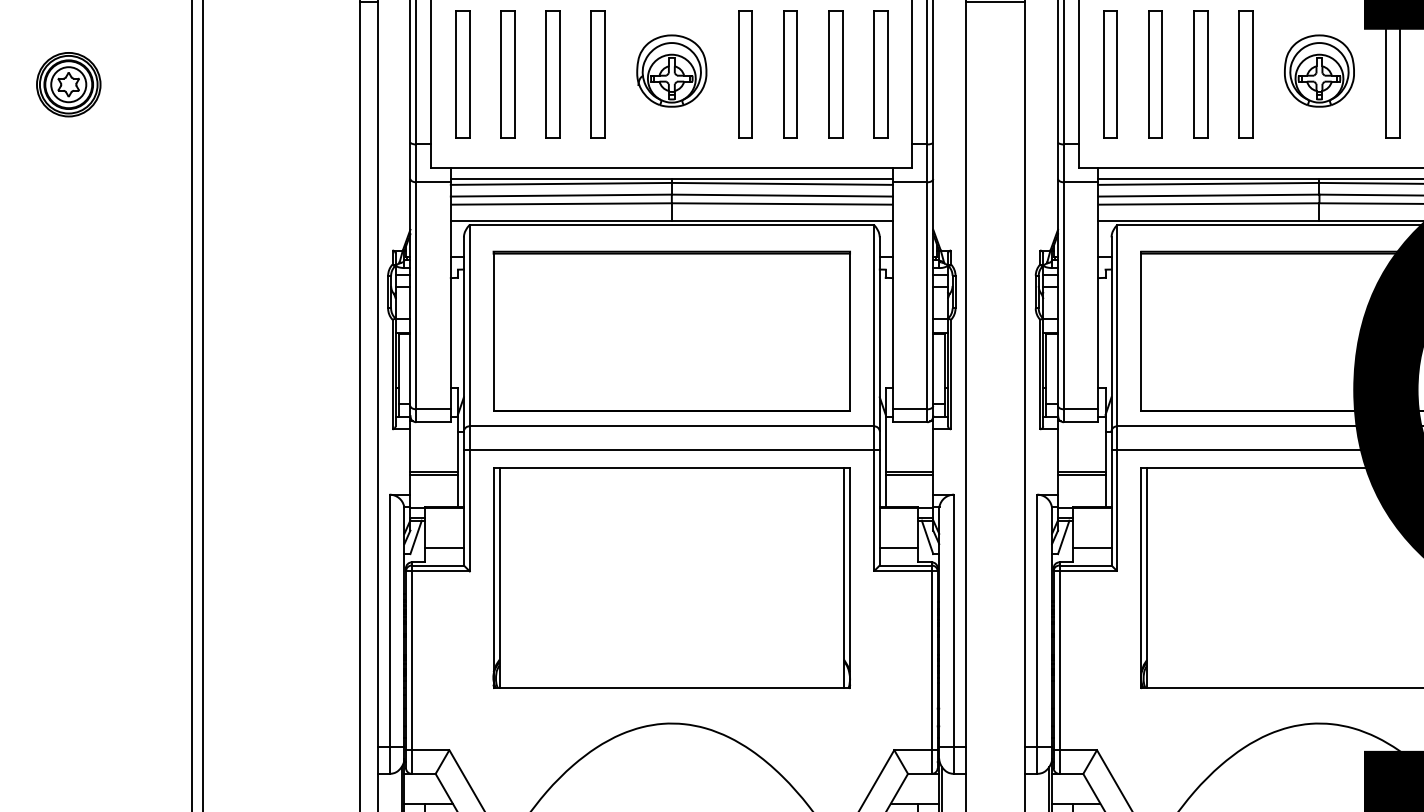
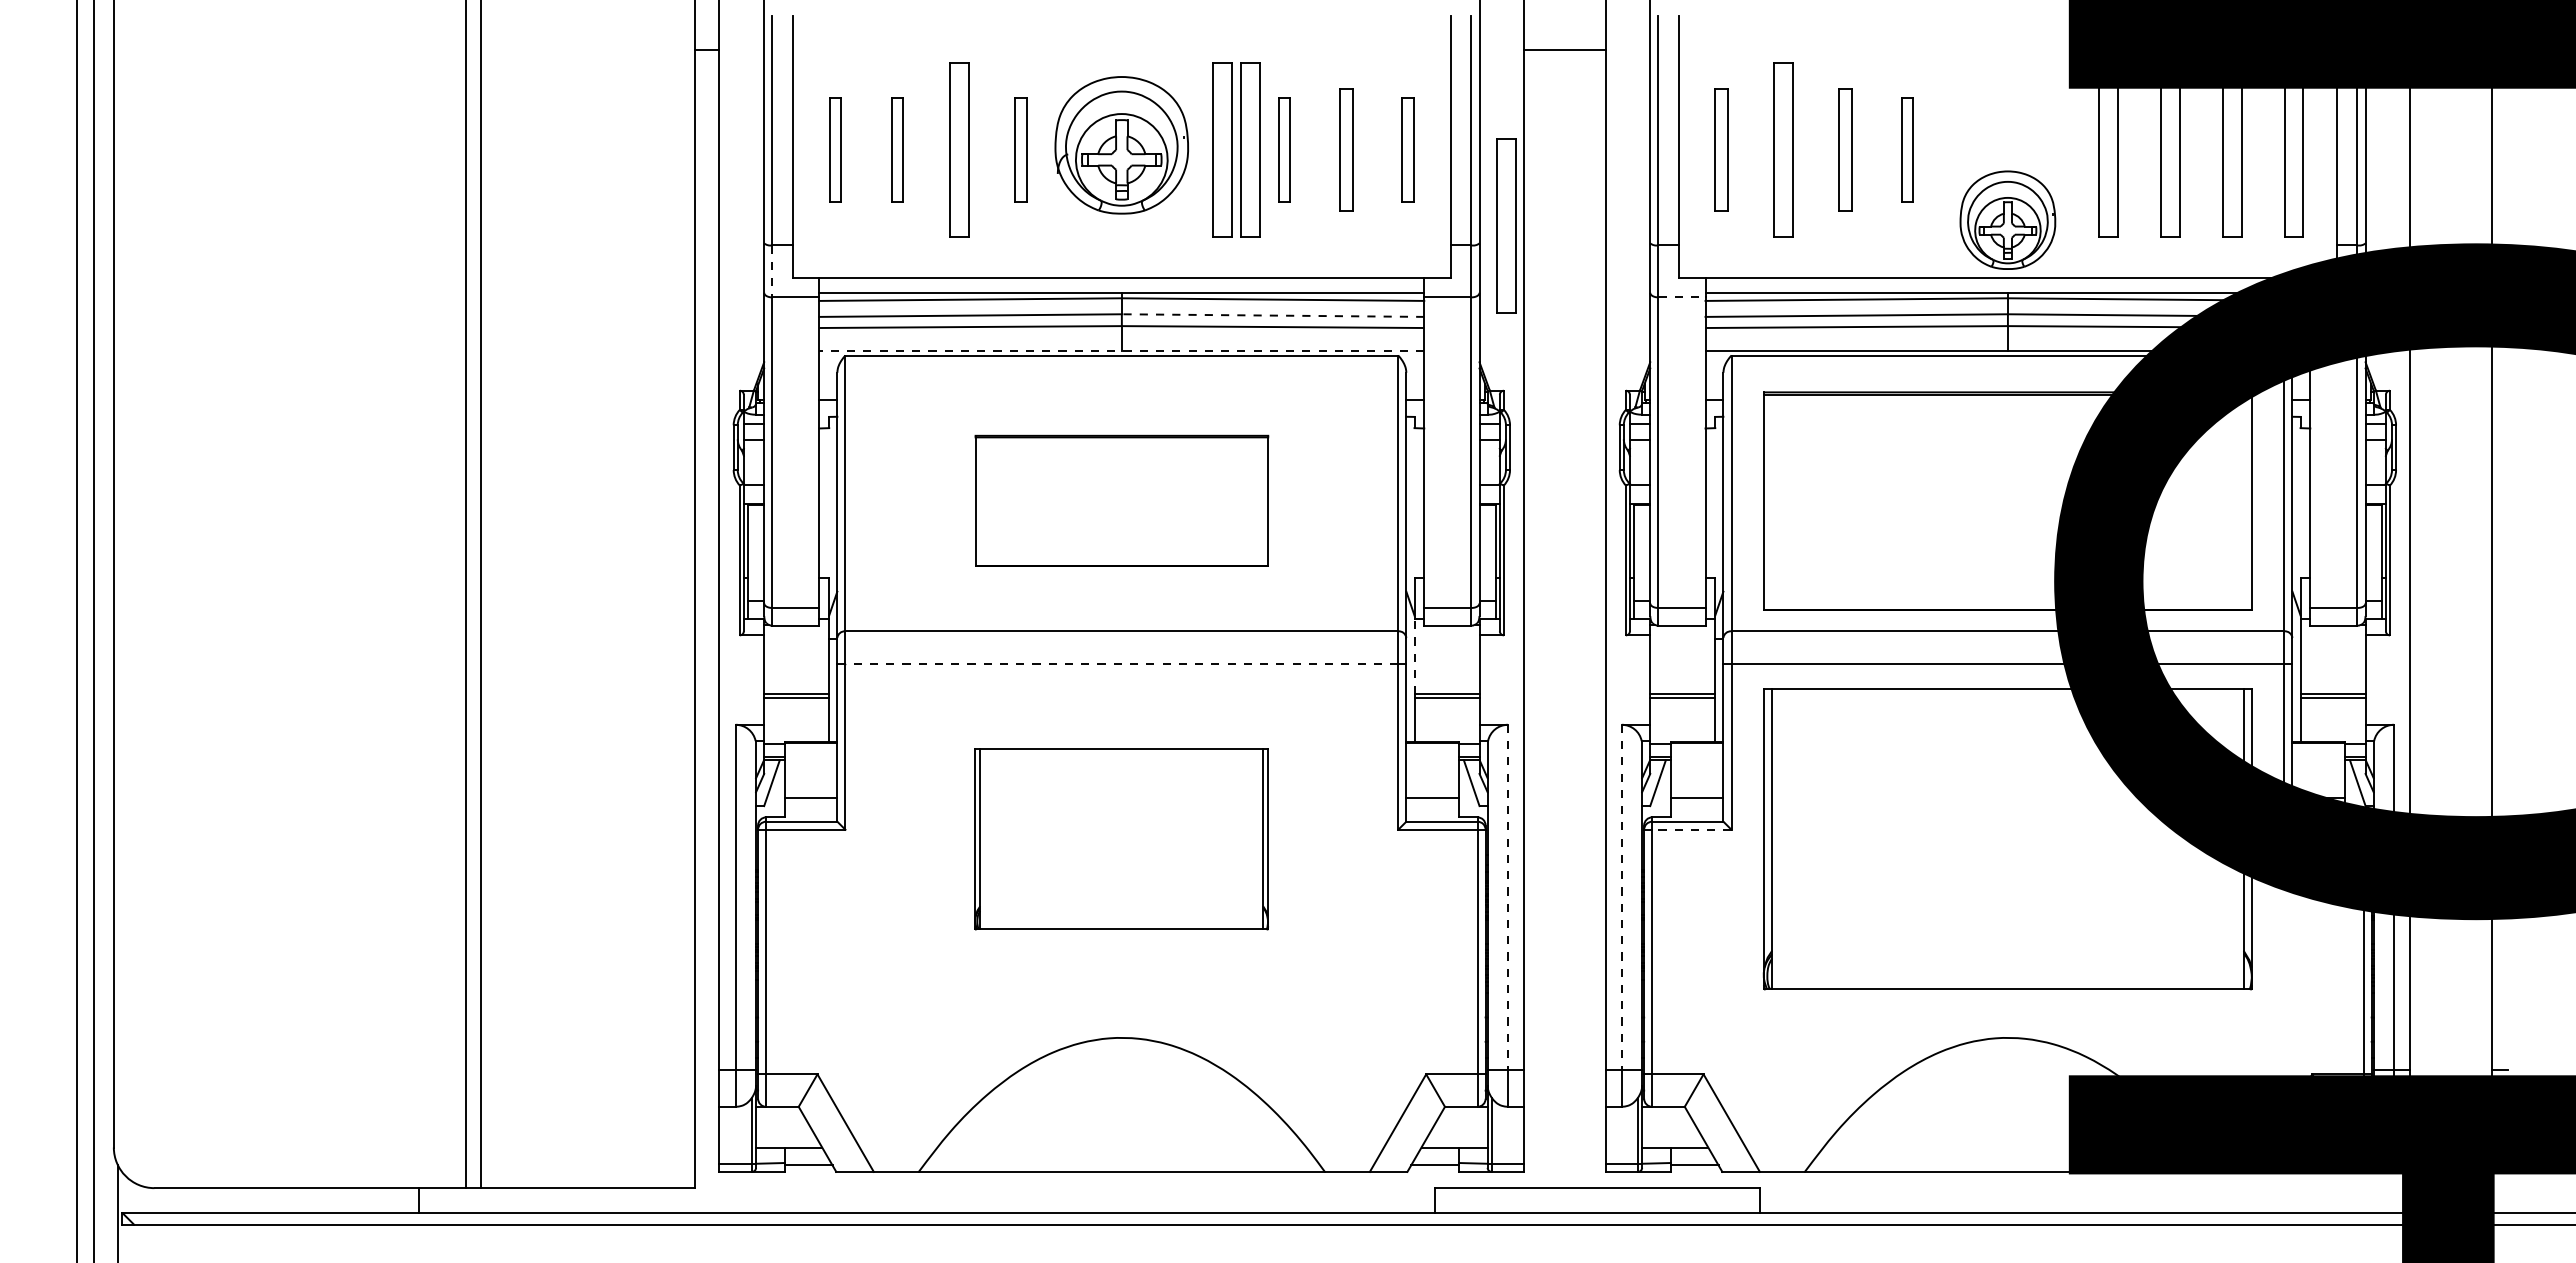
part: (671, 70) -> (1121, 144), size x1.4
part: (1319, 70) -> (2007, 219), moved
part: (462, 74) -> (835, 149), size x0.6
part: (507, 74) -> (897, 149), size x0.6
part: (597, 74) -> (1020, 149), size x0.6
part: (765, 74) -> (1250, 149), added
part: (790, 74) -> (1284, 149), size x0.6
part: (836, 74) -> (1346, 149), size x0.7
part: (880, 74) -> (1407, 149), size x0.6
part: (1110, 74) -> (1721, 149), size x0.7
part: (1200, 74) -> (1845, 149), size x0.7
part: (1246, 74) -> (1907, 149), size x0.6
part: (68, 84) -> (296, 163), removed
part: (952, 129) -> (1506, 225), added
line: (416, 163) -> (772, 271), solid -> dashed
line: (1080, 182) -> (1681, 297), solid -> dashed
line: (781, 195) -> (1272, 315), solid -> dashed
line: (671, 221) -> (1121, 350), solid -> dashed
part: (671, 330) -> (1121, 500), size x0.6
line: (885, 444) -> (1414, 656), solid -> dashed
line: (671, 450) -> (1121, 664), solid -> dashed
line: (1088, 571) -> (1691, 829), solid -> dashed
part: (671, 578) -> (1121, 839), size x0.6
line: (953, 620) -> (1507, 897), solid -> dashed
line: (1037, 620) -> (1621, 897), solid -> dashed

